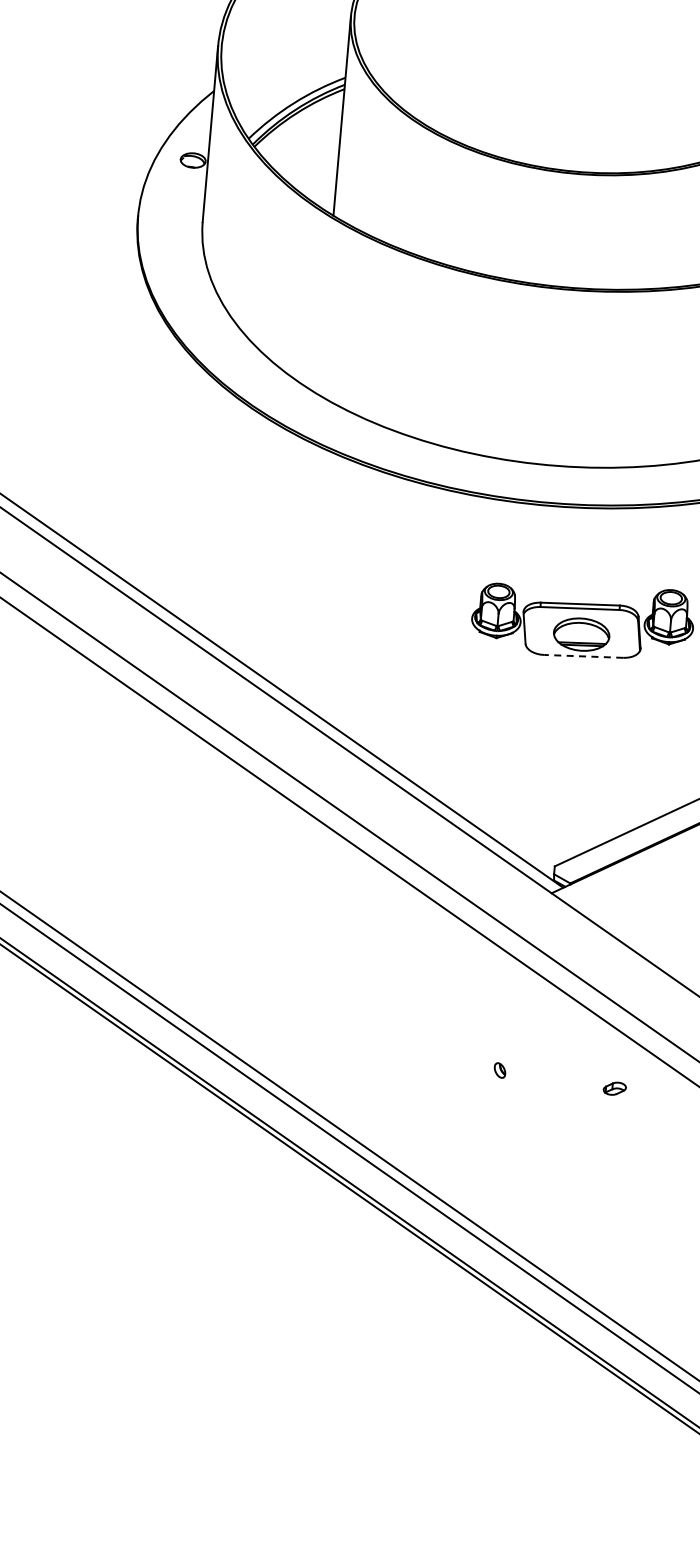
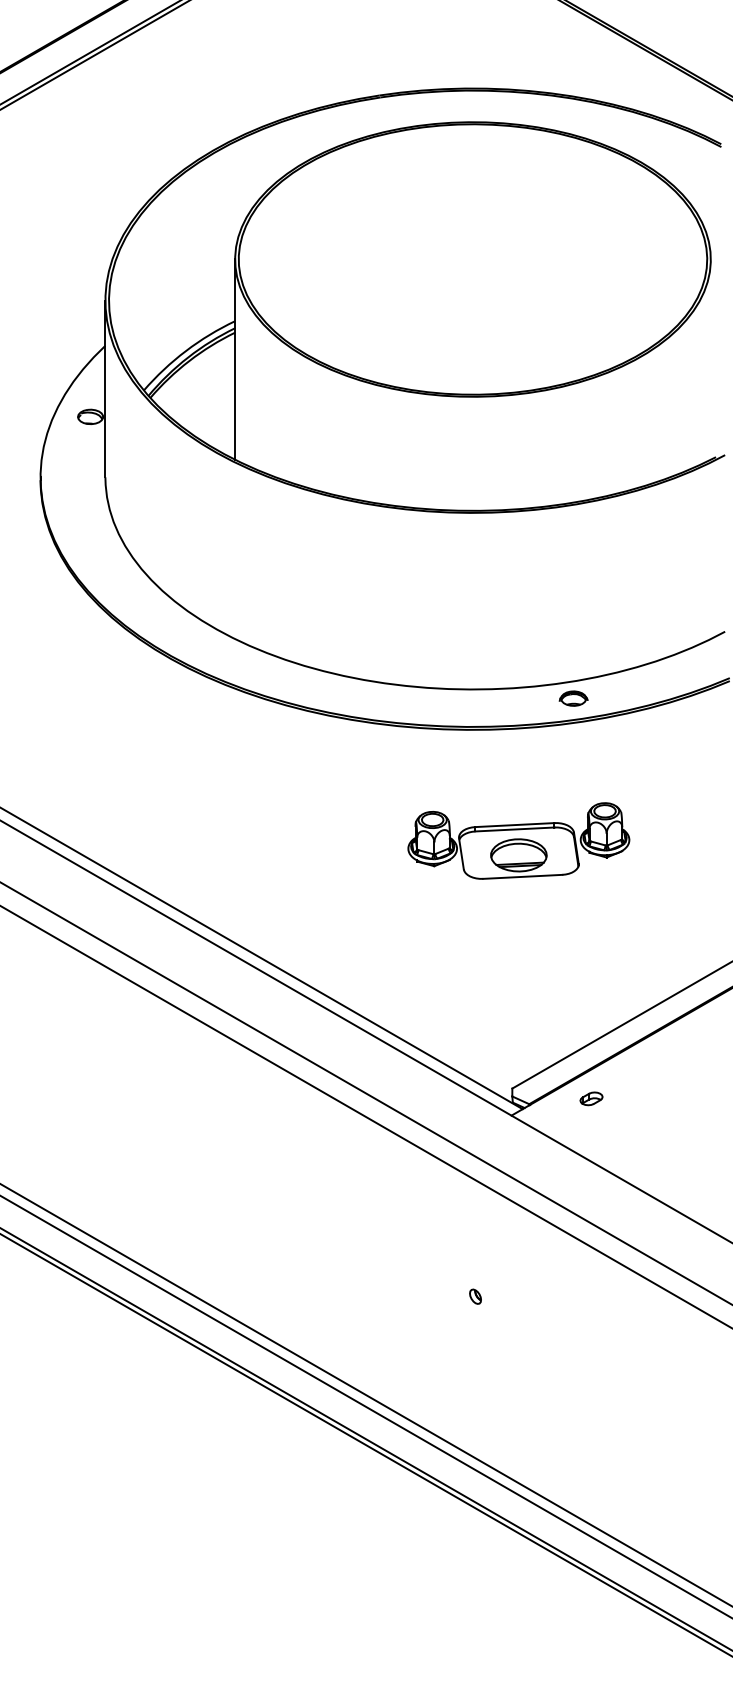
part: (649, 483) -> (573, 698), added
line: (583, 656) -> (522, 876), dashed -> solid
part: (614, 1088) -> (591, 1098), moved

